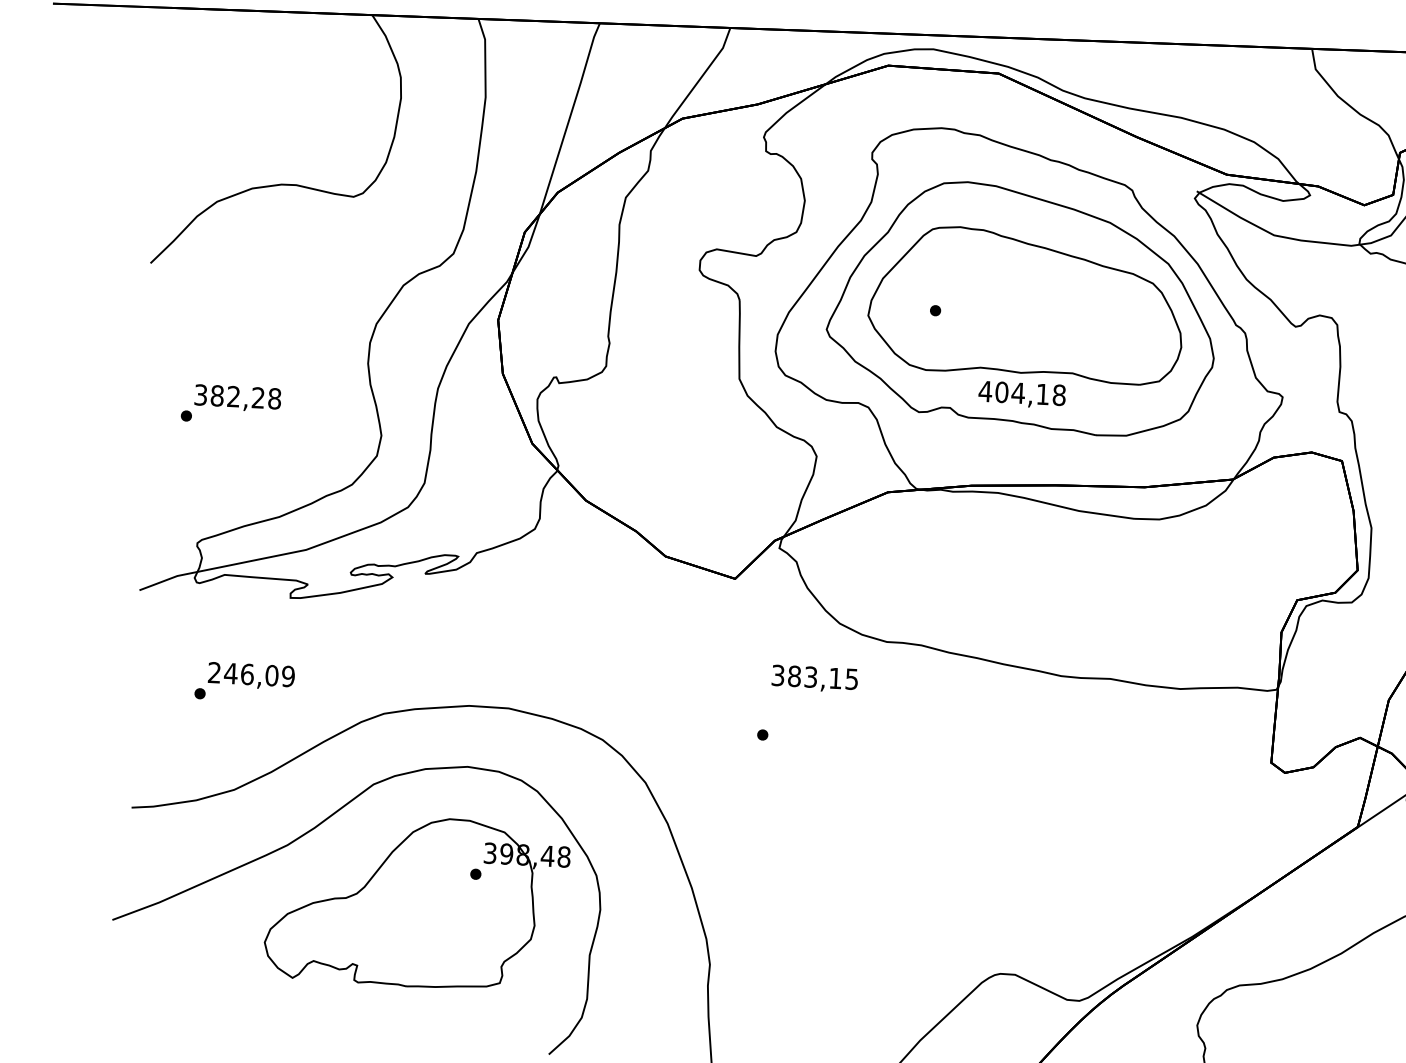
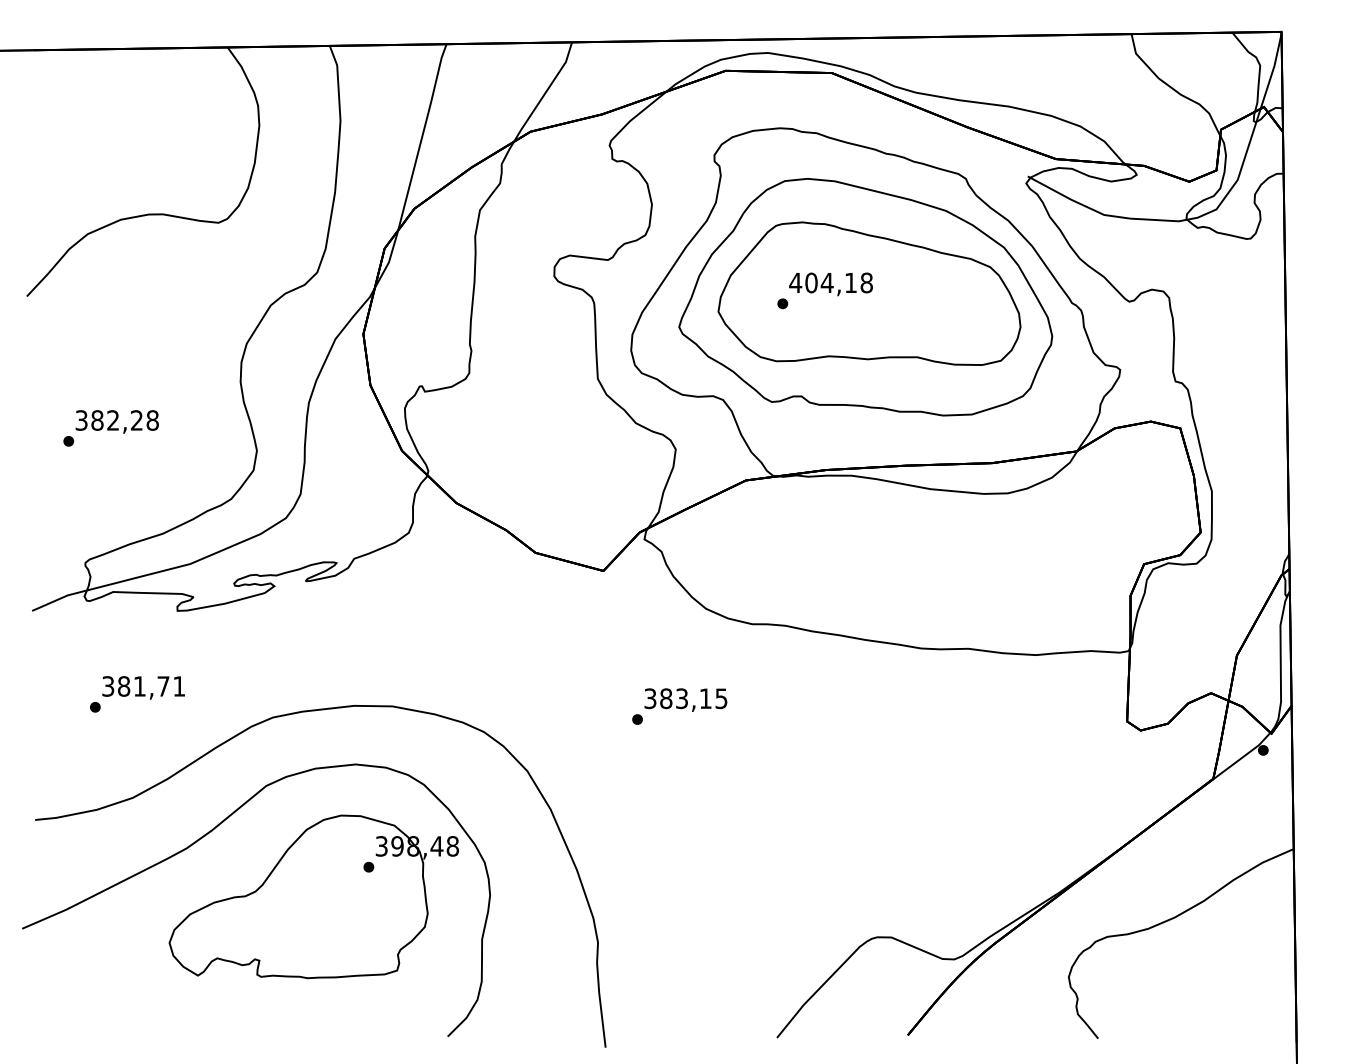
text: (1021, 394) -> (830, 284), moved
text: (251, 674) -> (143, 686), 246,09 -> 381,71
text: (814, 678) -> (685, 699), moved

